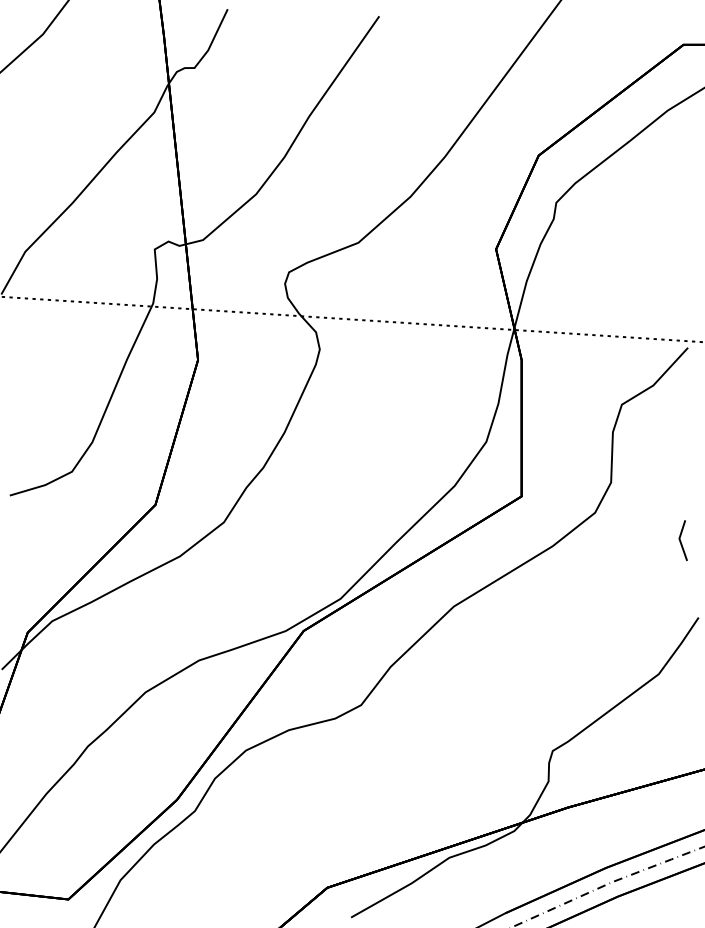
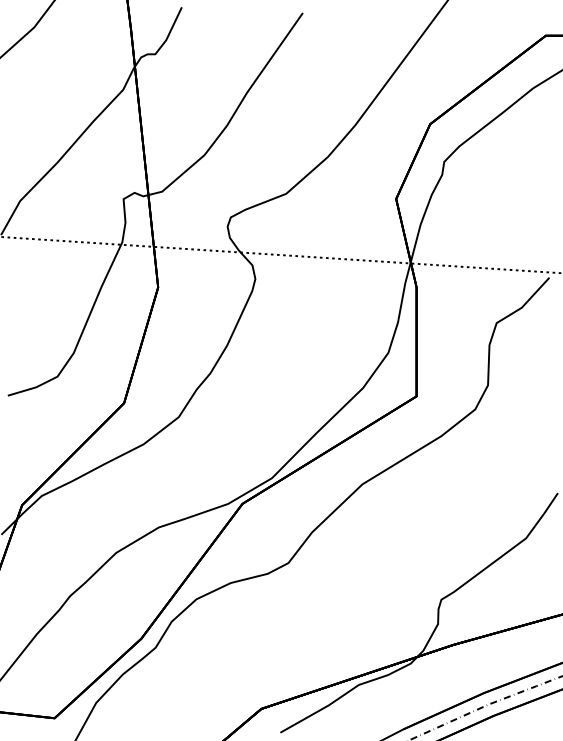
line: (681, 541) -> (544, 432), removed

